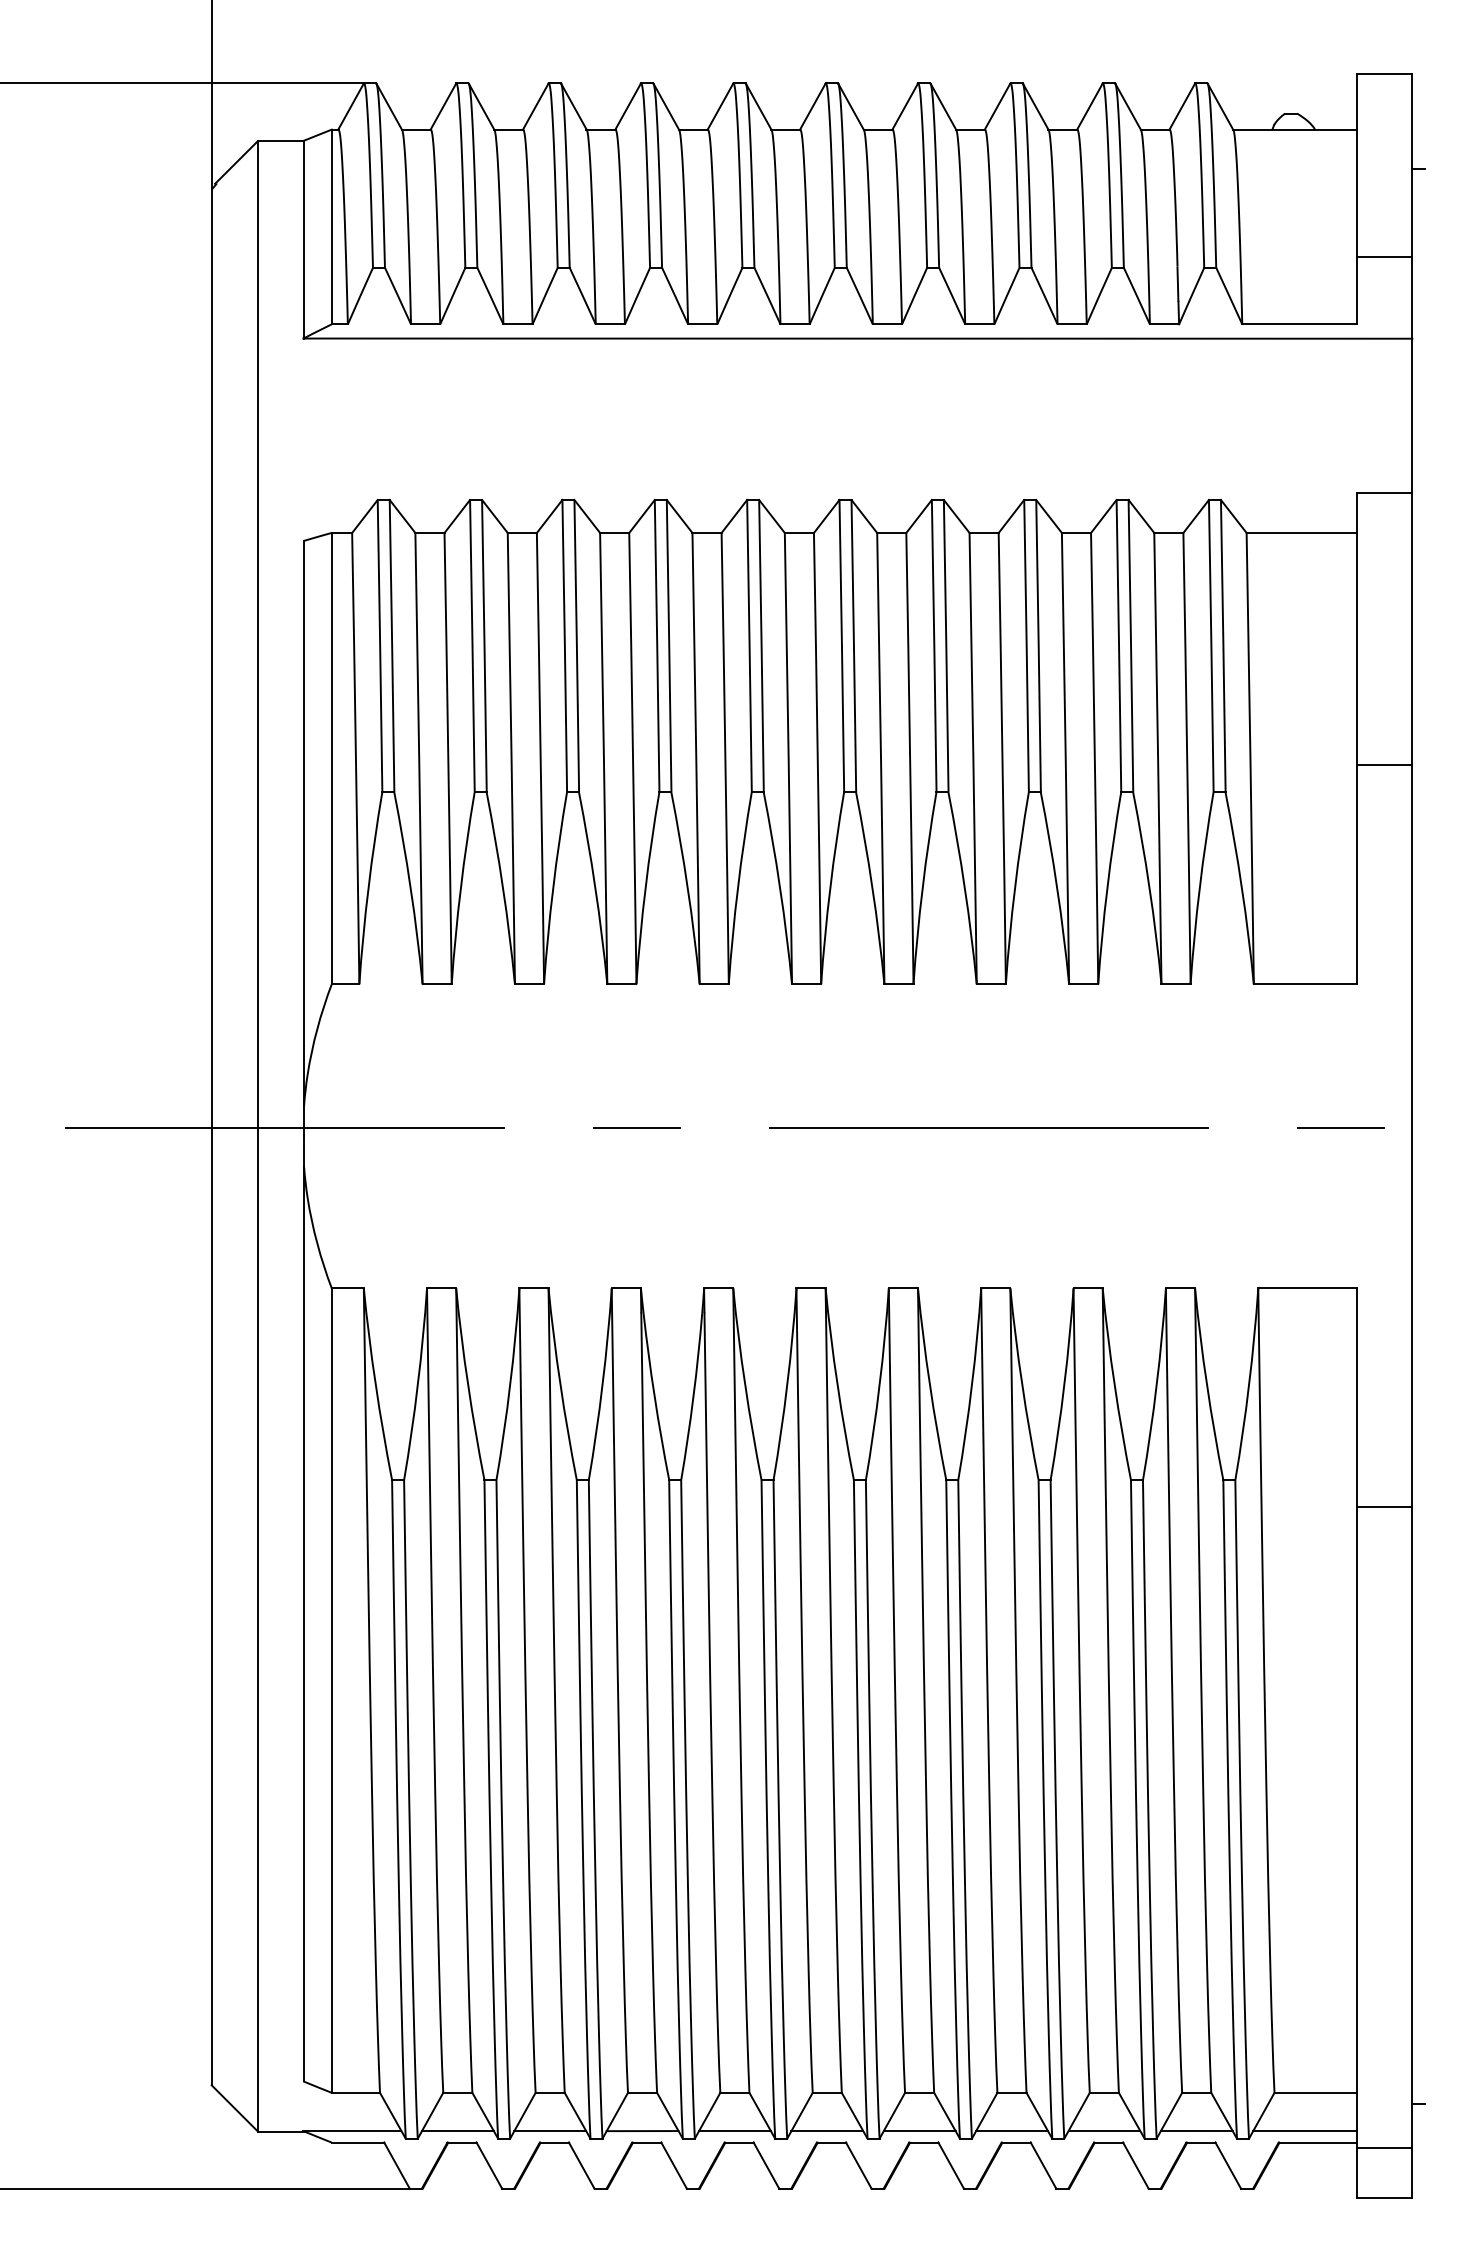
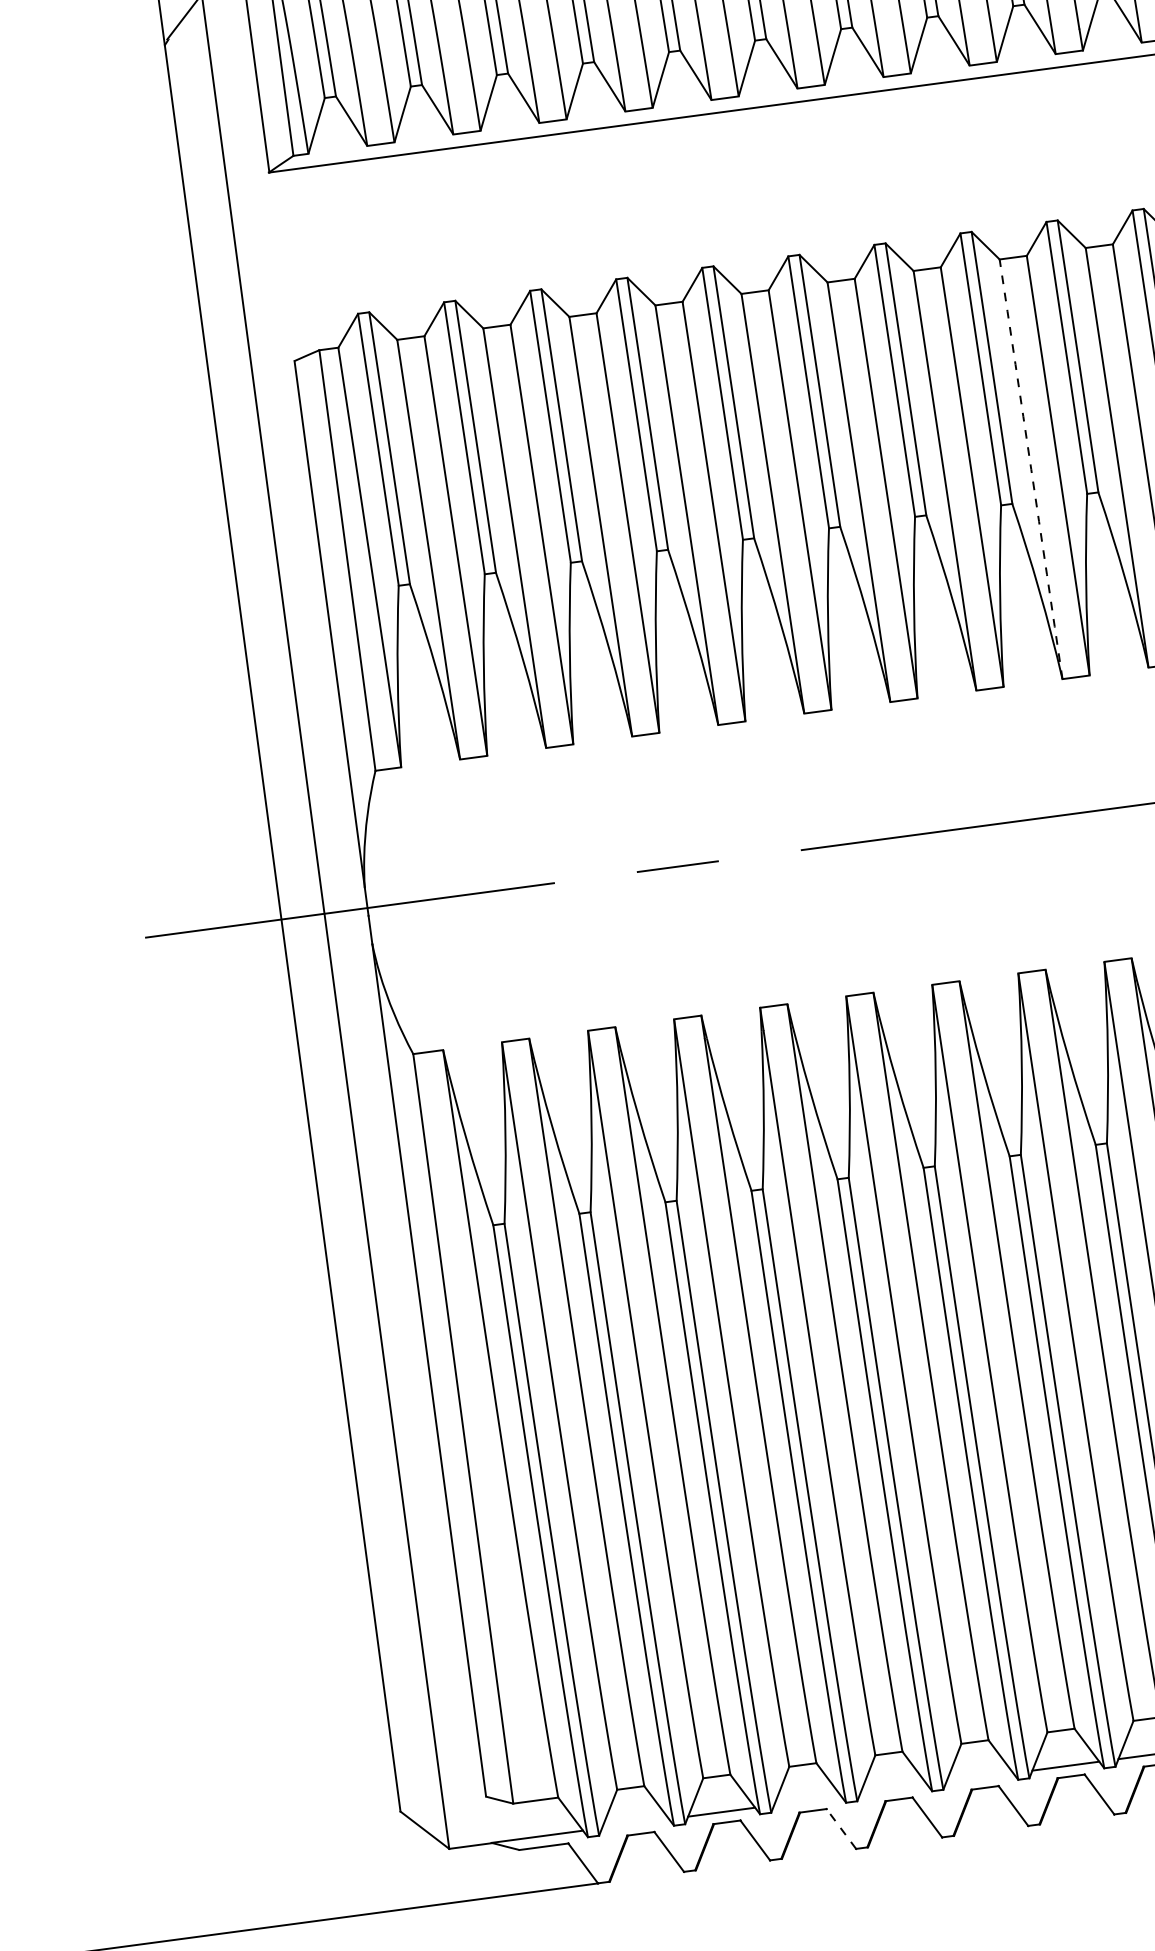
arc: (1065, 758) -> (1031, 469), solid -> dashed
line: (457, 2131) -> (635, 1824), removed
line: (642, 2131) -> (807, 1801), removed
line: (734, 2131) -> (893, 1789), removed
line: (827, 2131) -> (979, 1778), removed
line: (673, 2165) -> (840, 1828), solid -> dashed

